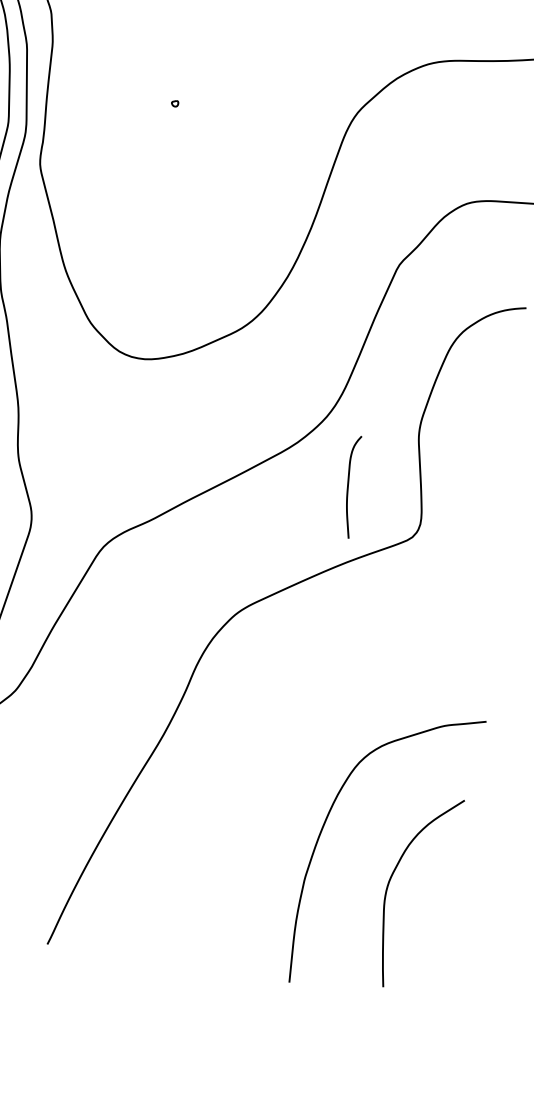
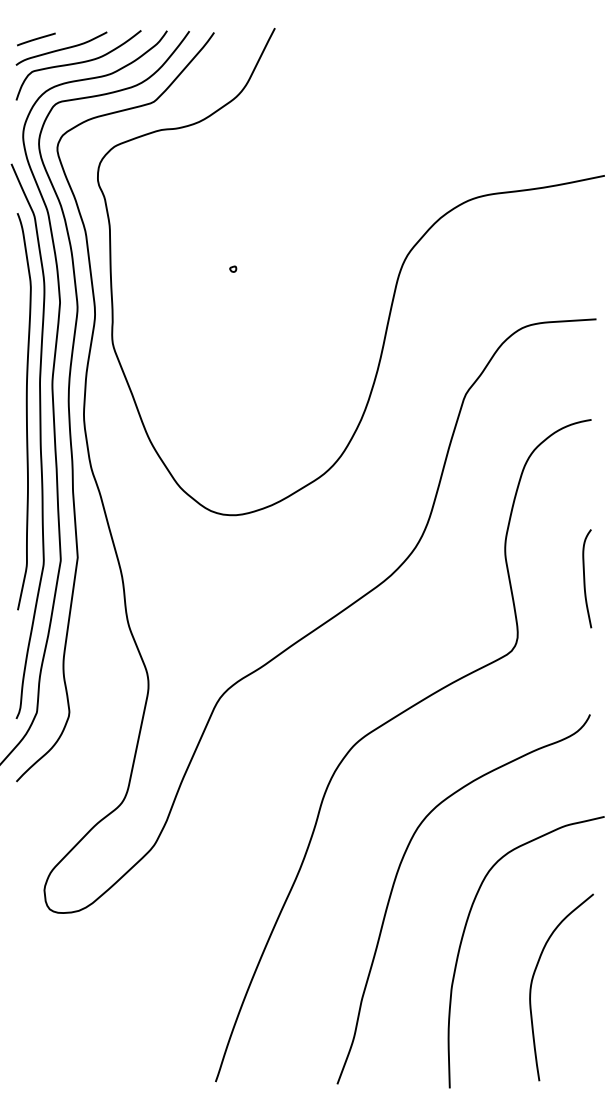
curve: (349, 486) -> (585, 578), moved
curve: (262, 758) -> (396, 879), added

